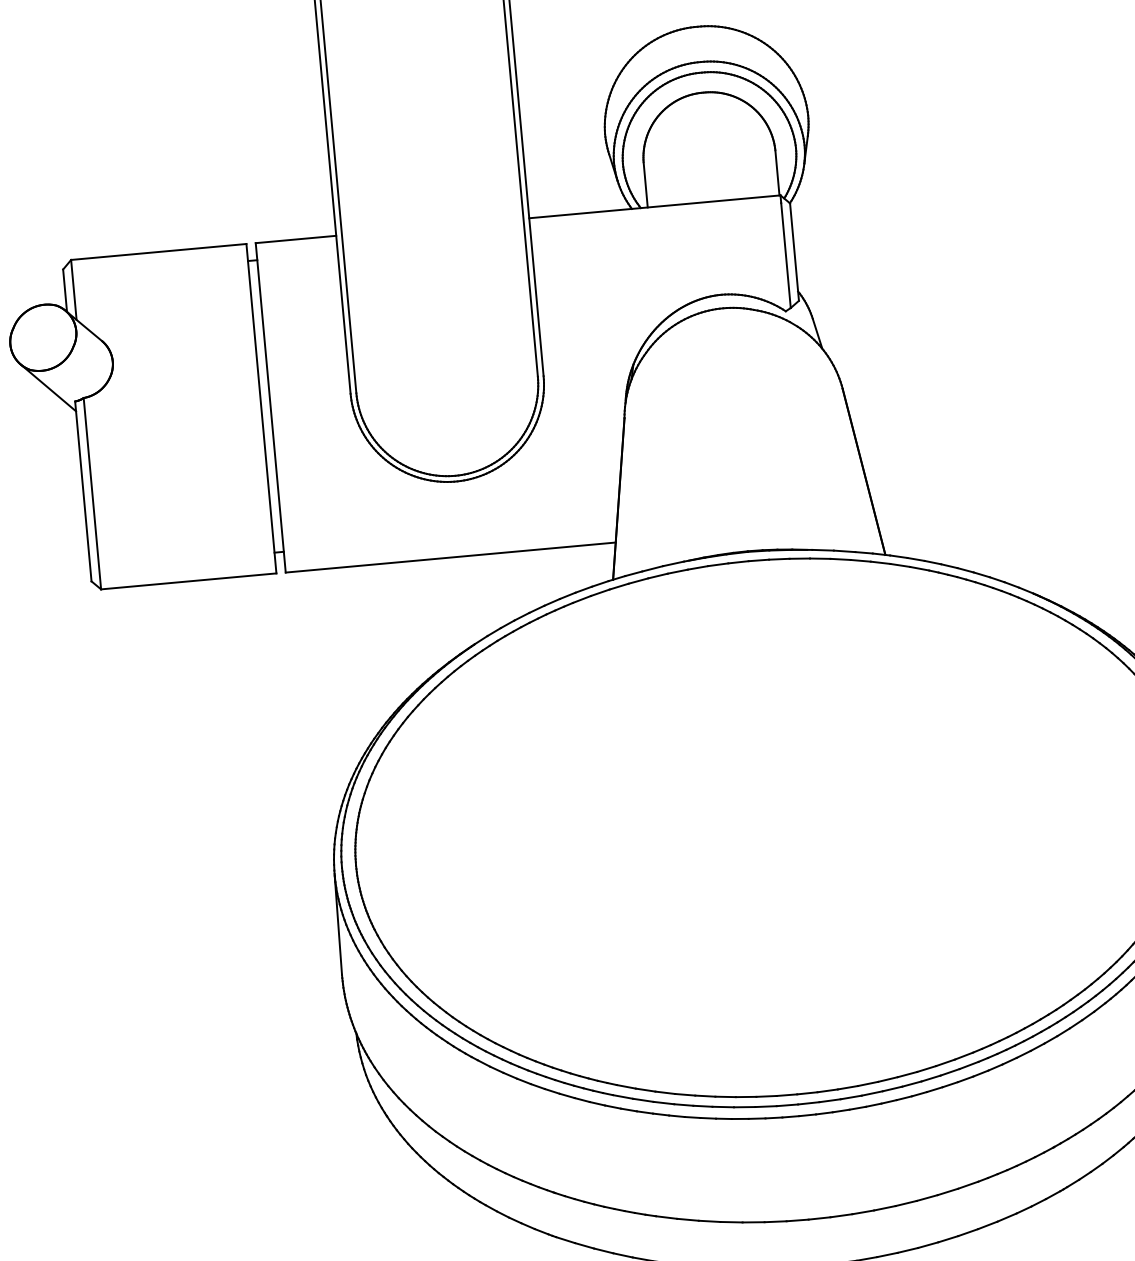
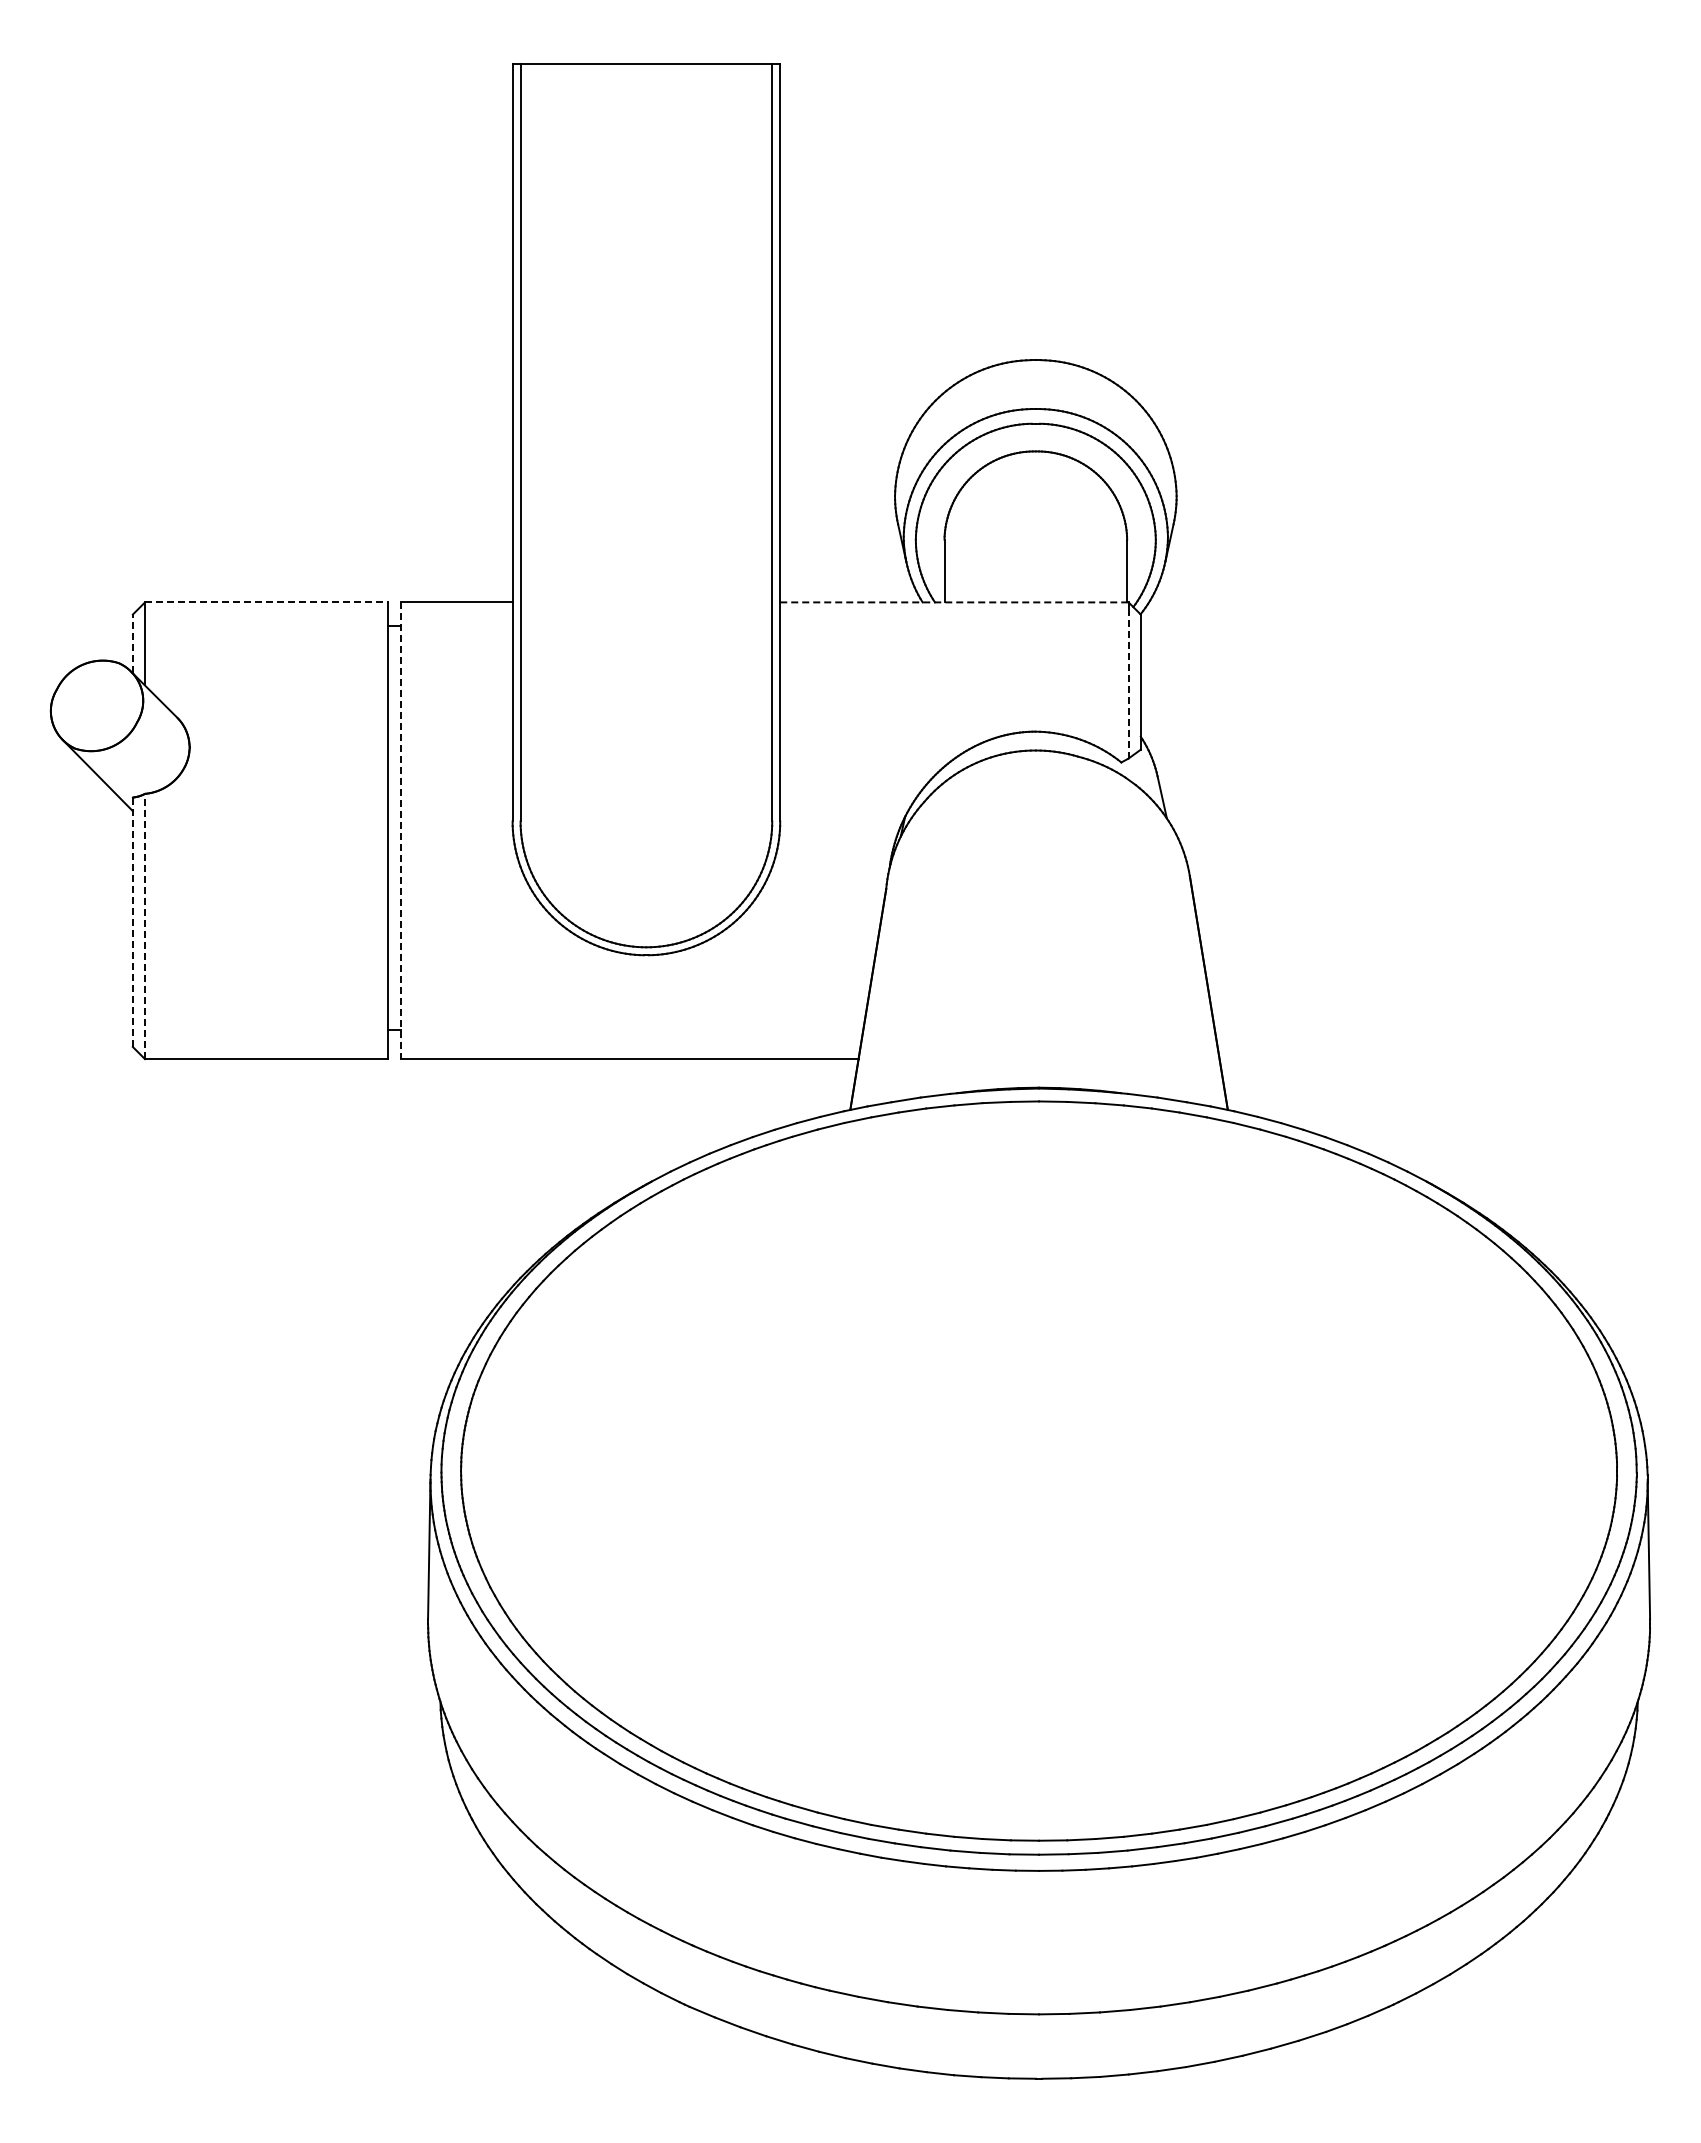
line: (654, 206) -> (954, 602), solid -> dashed
line: (158, 252) -> (266, 602), solid -> dashed
line: (785, 255) -> (1128, 685), solid -> dashed
line: (64, 290) -> (132, 643), solid -> dashed
line: (271, 408) -> (401, 831), solid -> dashed
line: (83, 491) -> (132, 922), solid -> dashed
line: (92, 493) -> (145, 926), solid -> dashed

